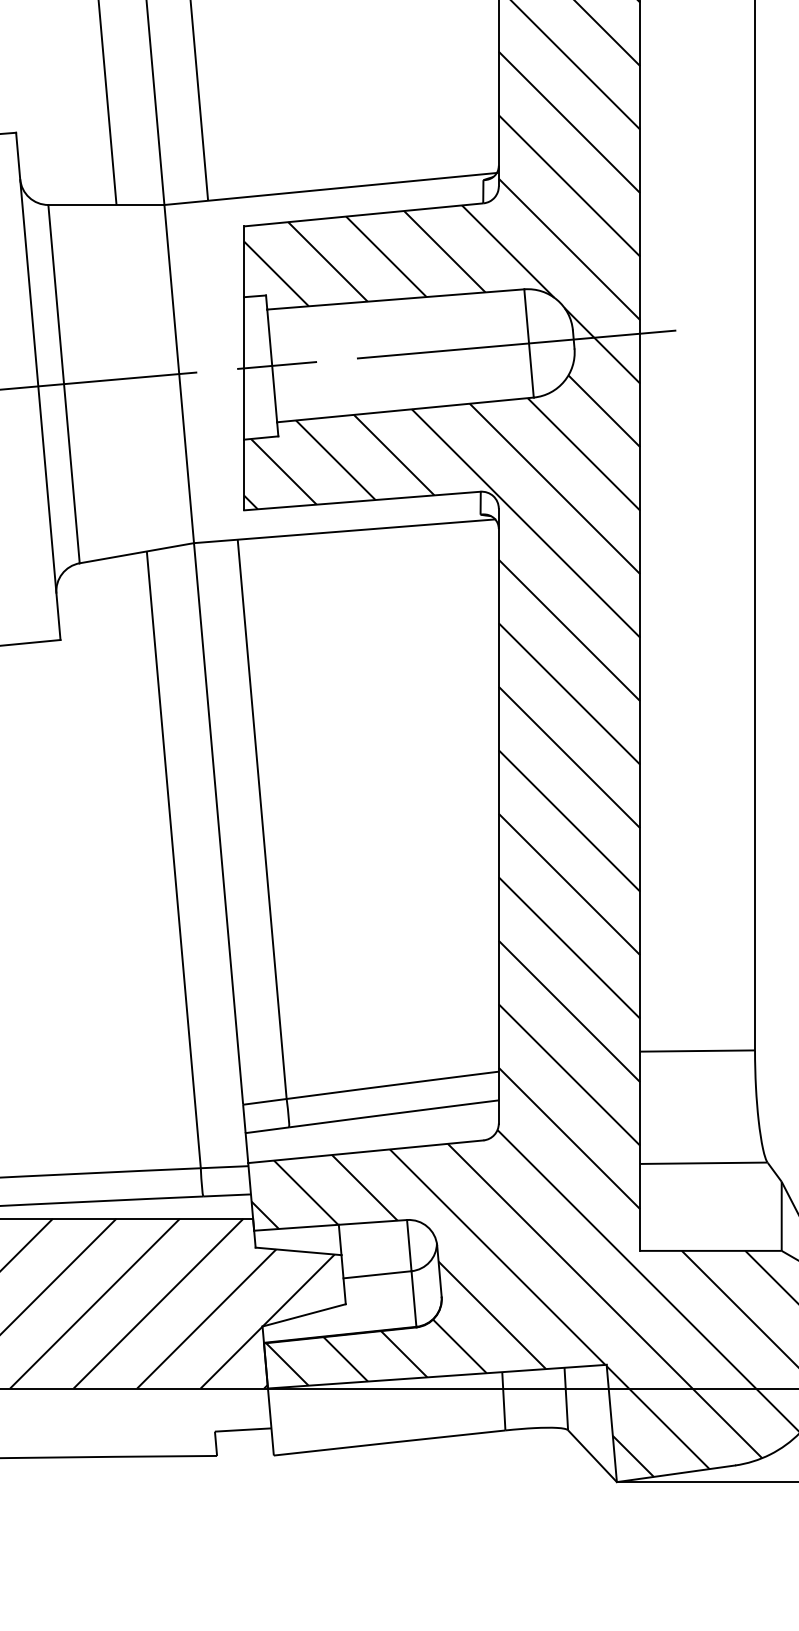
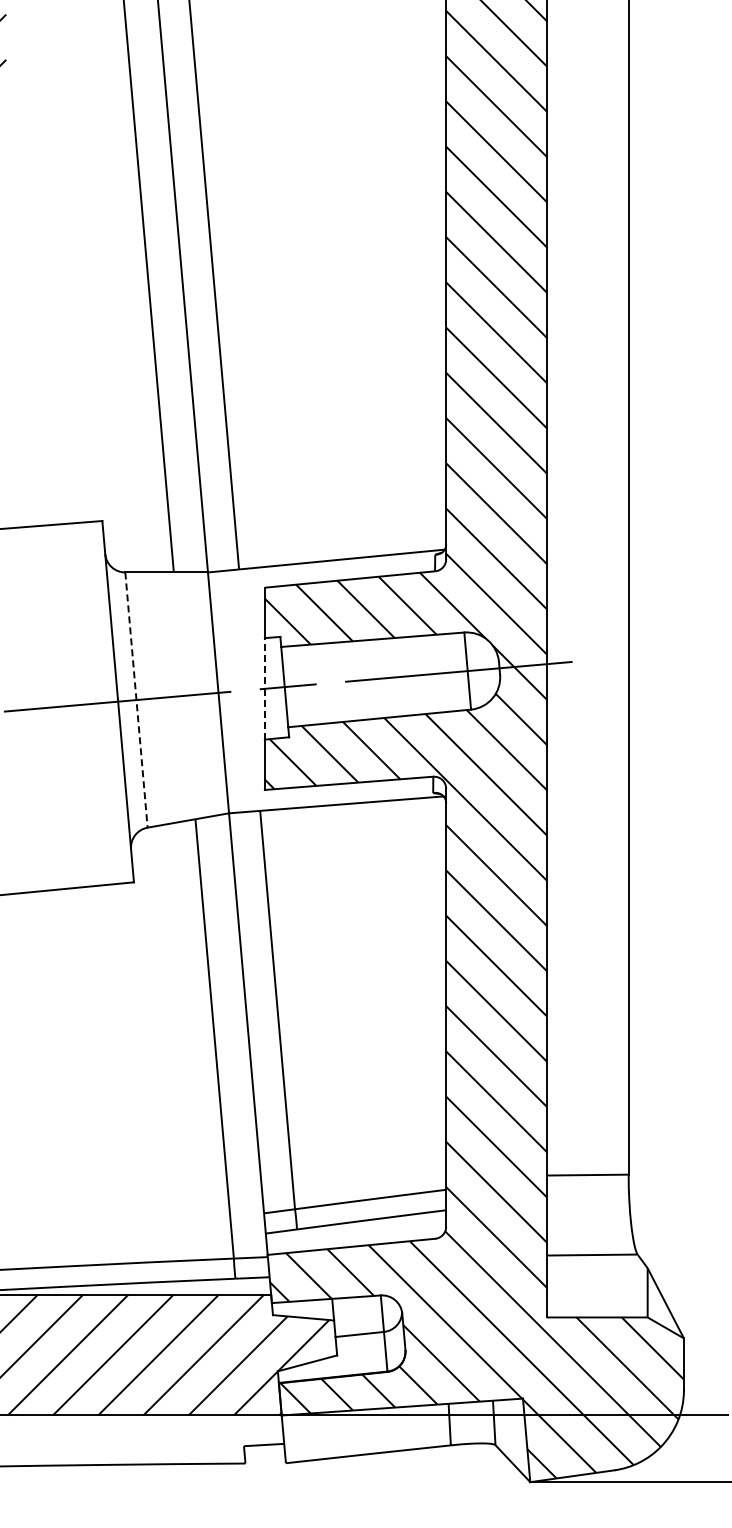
line: (243, 367) -> (264, 688), solid -> dashed
line: (64, 384) -> (136, 700), solid -> dashed

